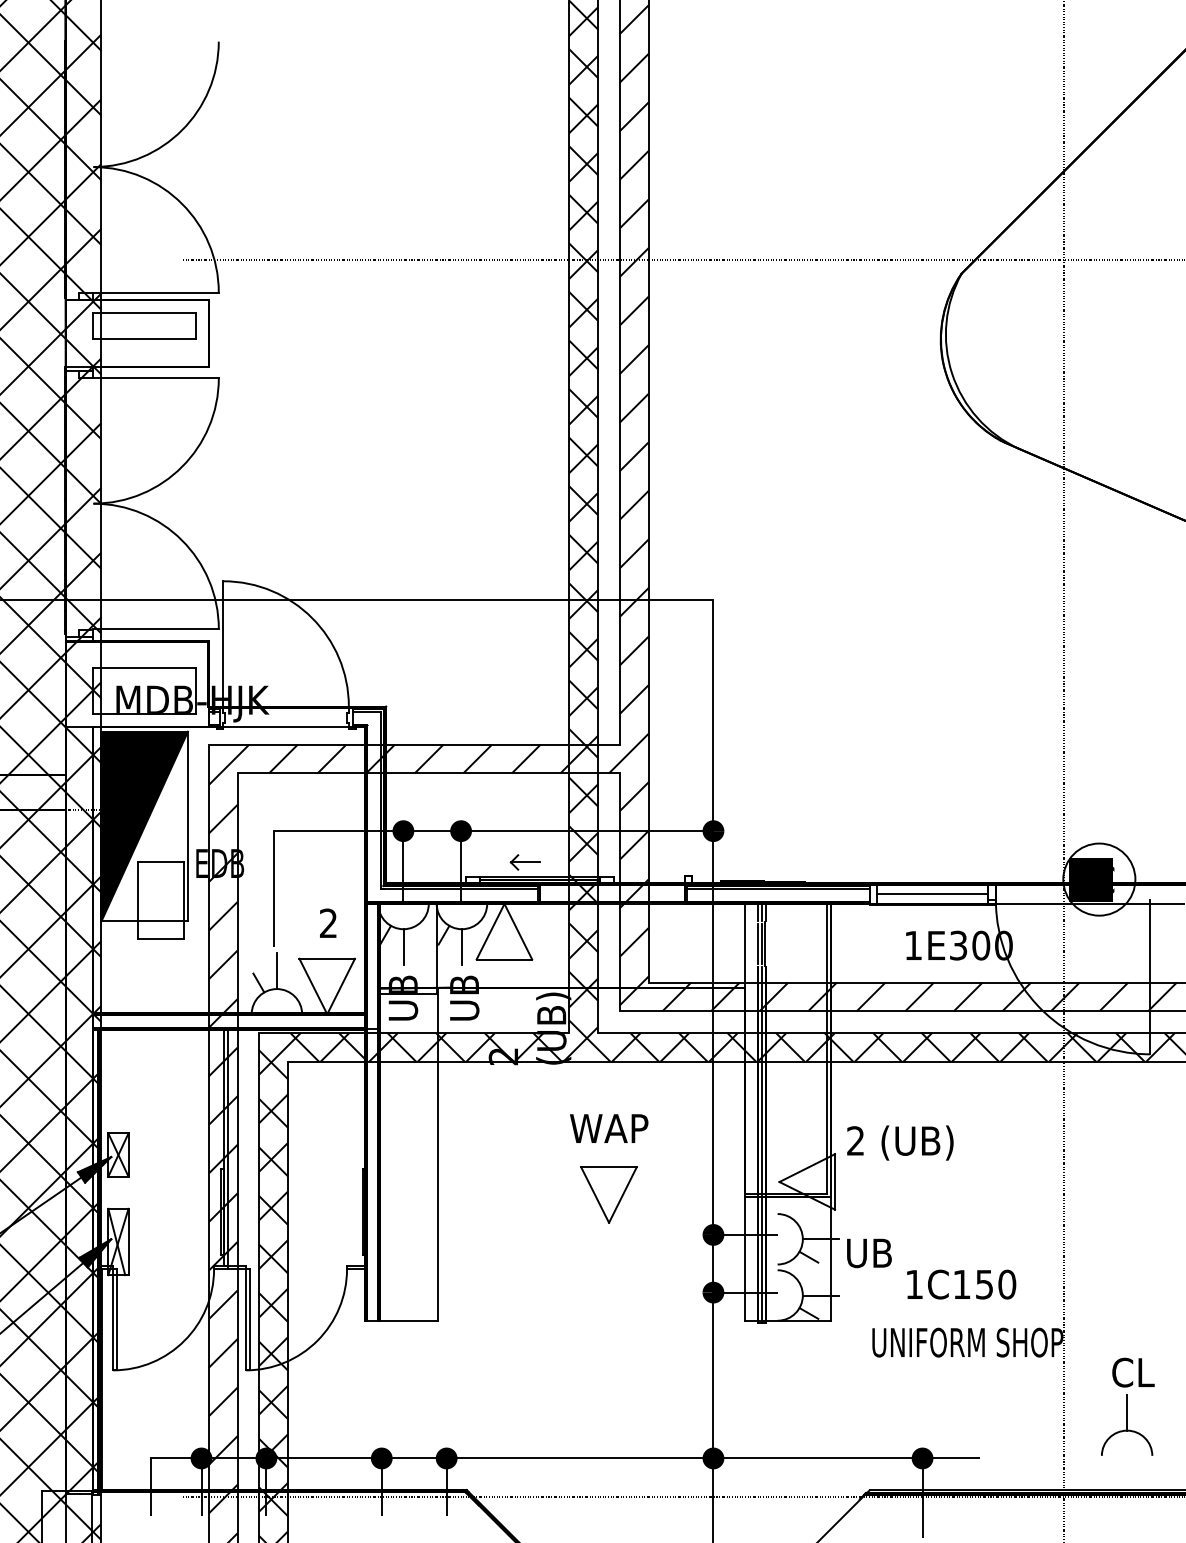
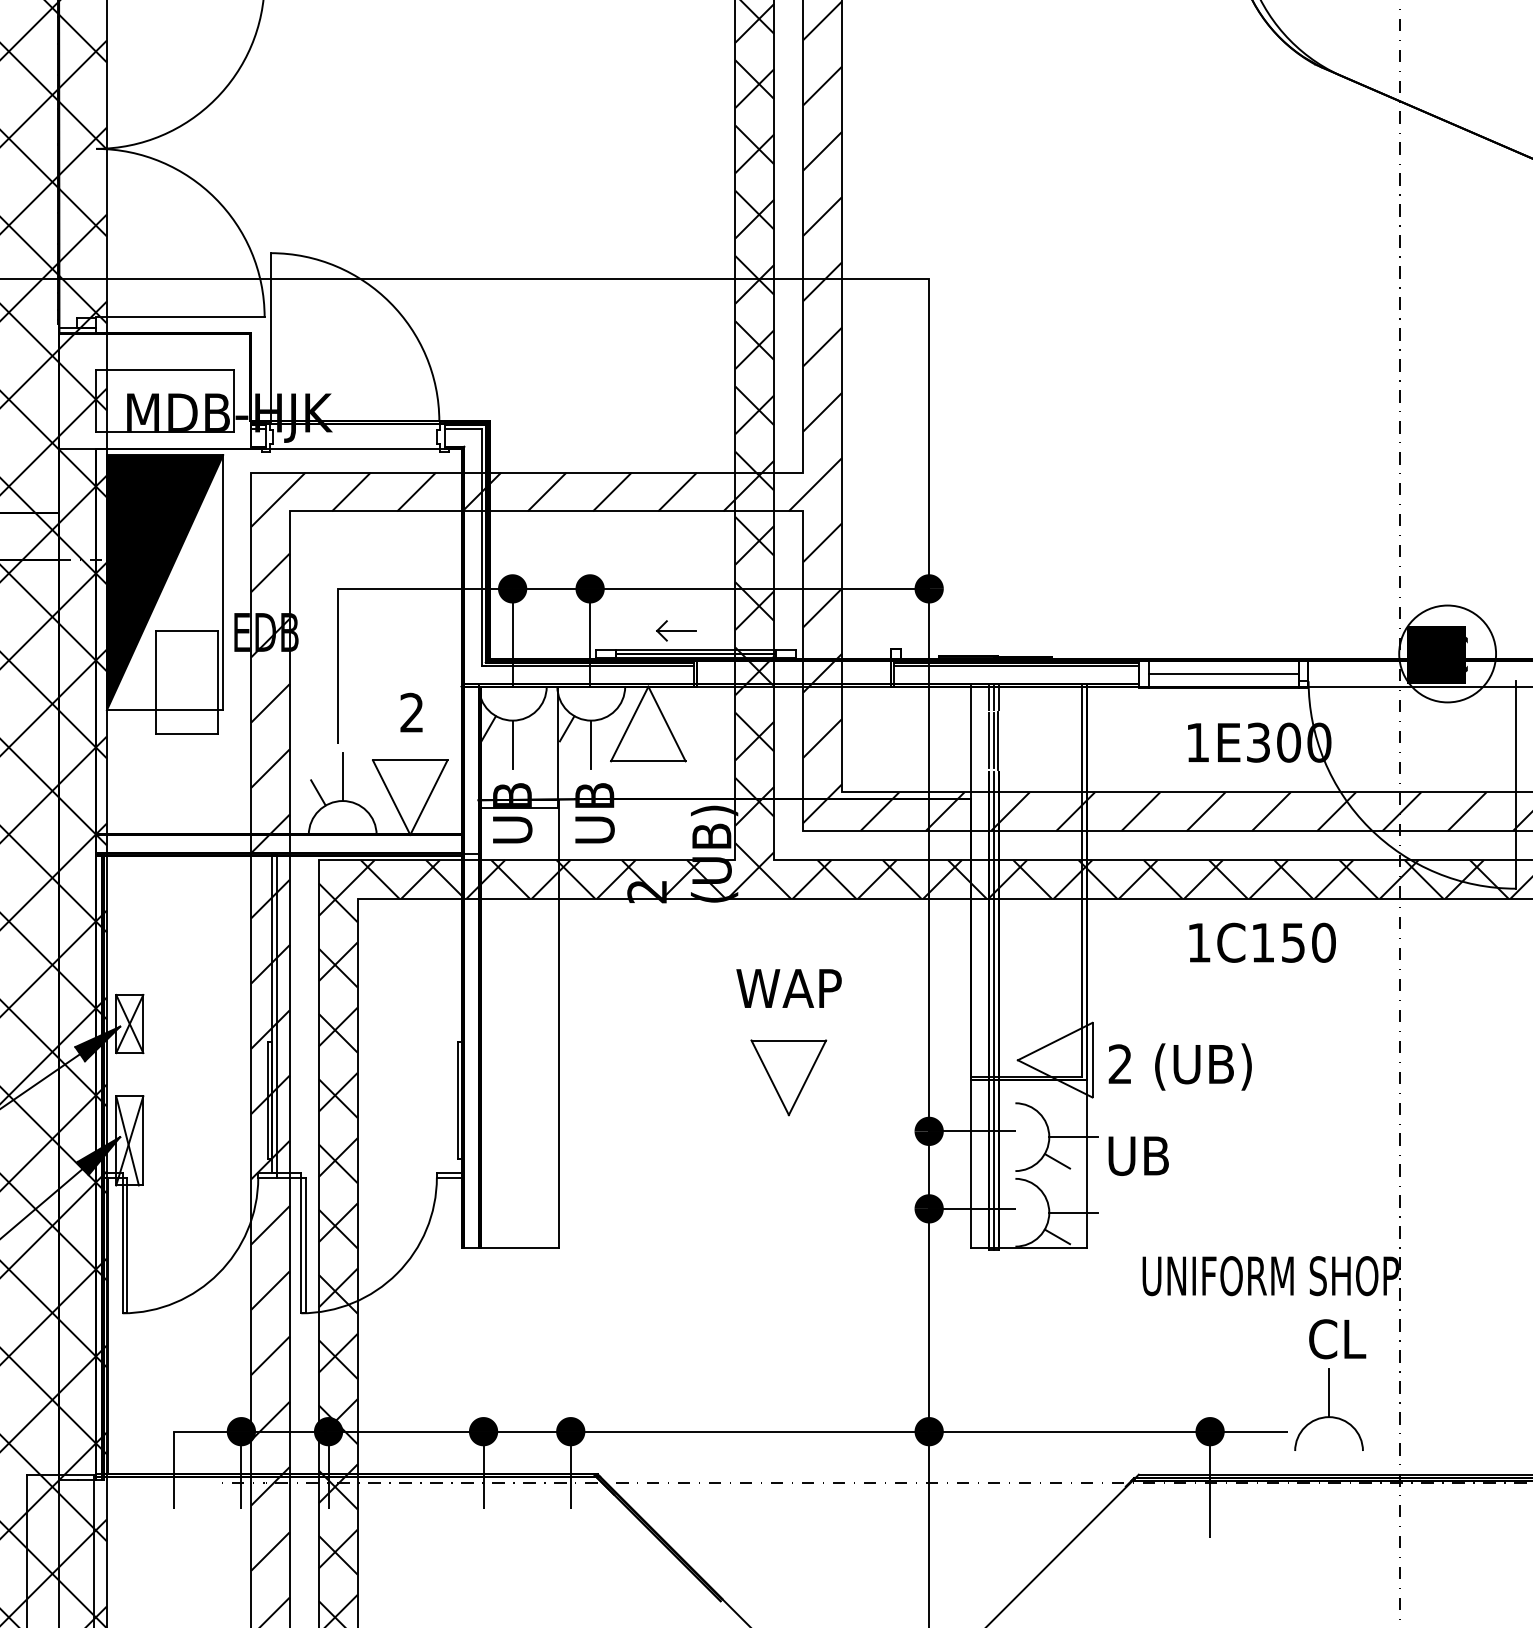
text: (900, 1142) -> (1180, 1066), moved
text: (961, 1284) -> (1262, 942), moved
part: (1127, 1406) -> (1329, 1384), moved

